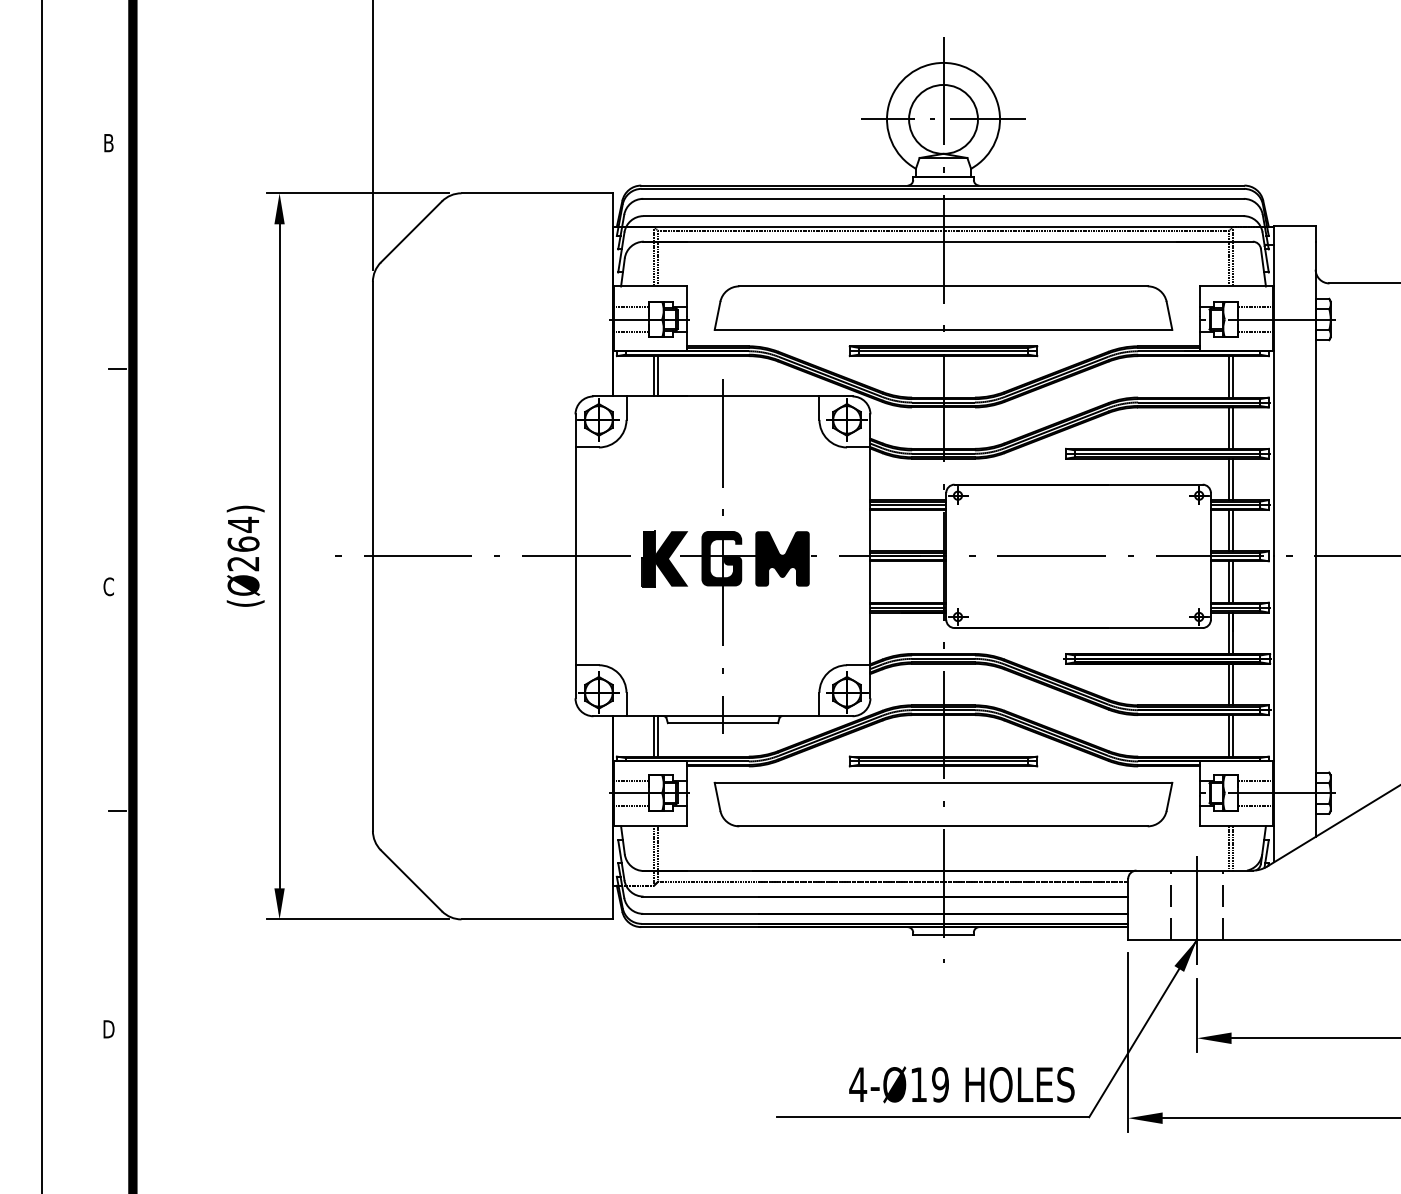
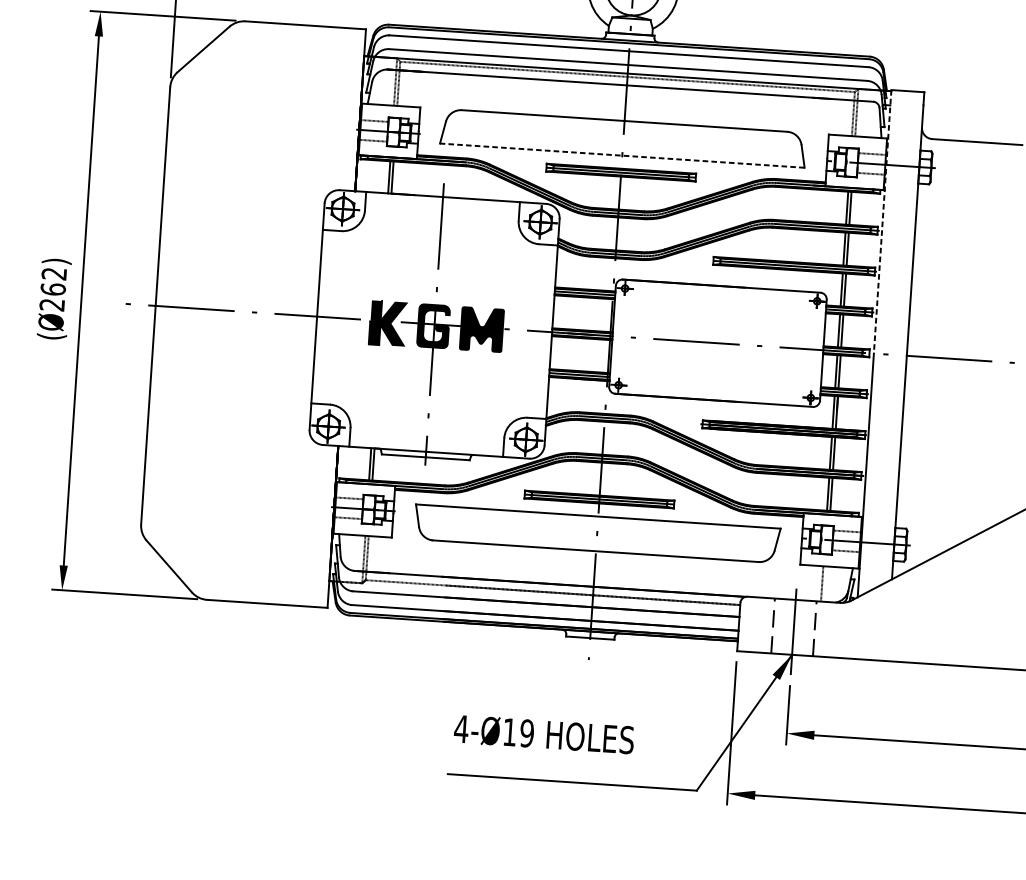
line: (943, 329) -> (622, 155), solid -> dashed
line: (1274, 391) -> (882, 222), solid -> dashed
text: (242, 524) -> (53, 273), (Ø264) -> (Ø262)
line: (1232, 848) -> (825, 584), removed
text: (961, 1084) -> (543, 734), moved

